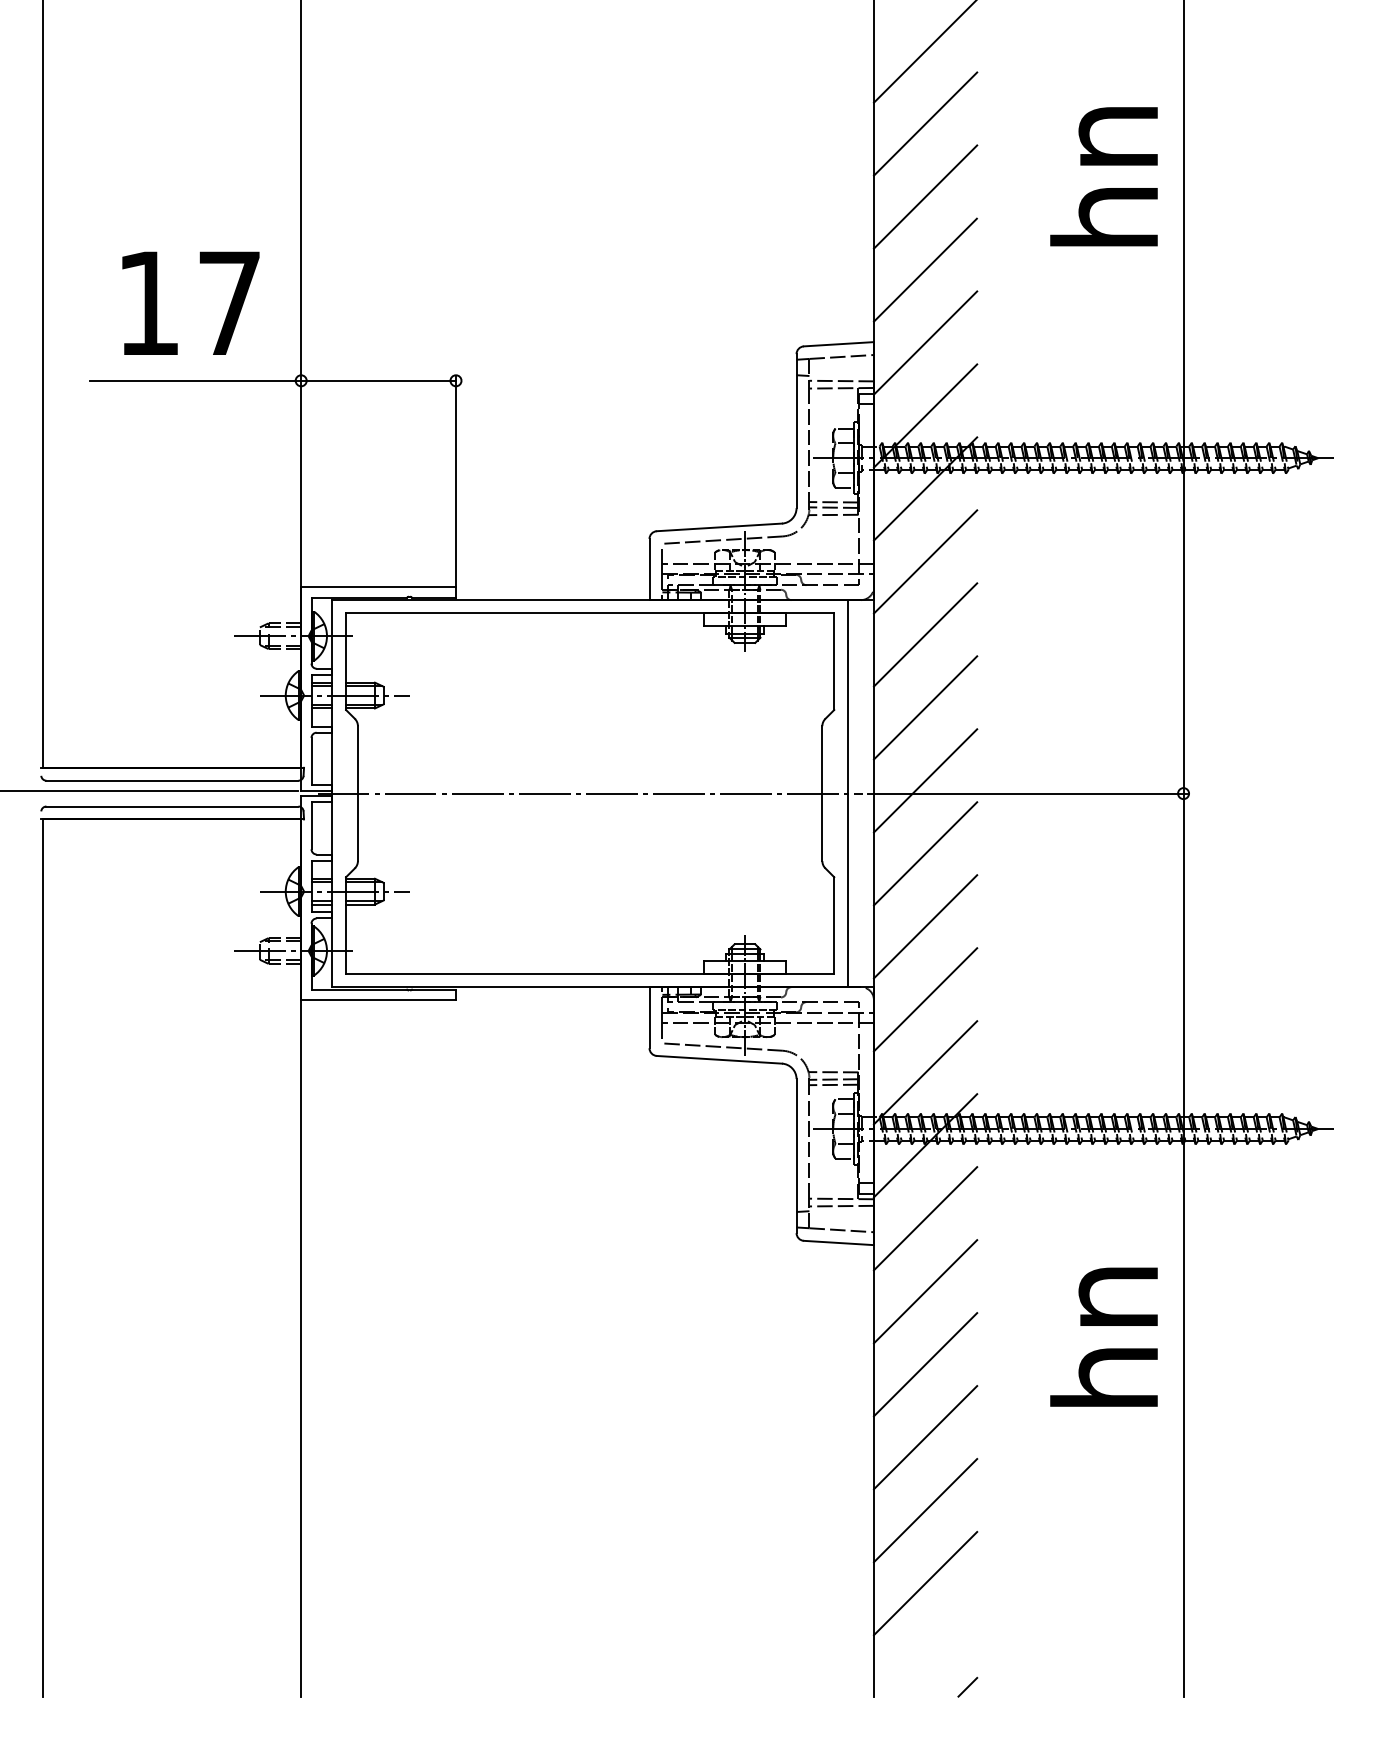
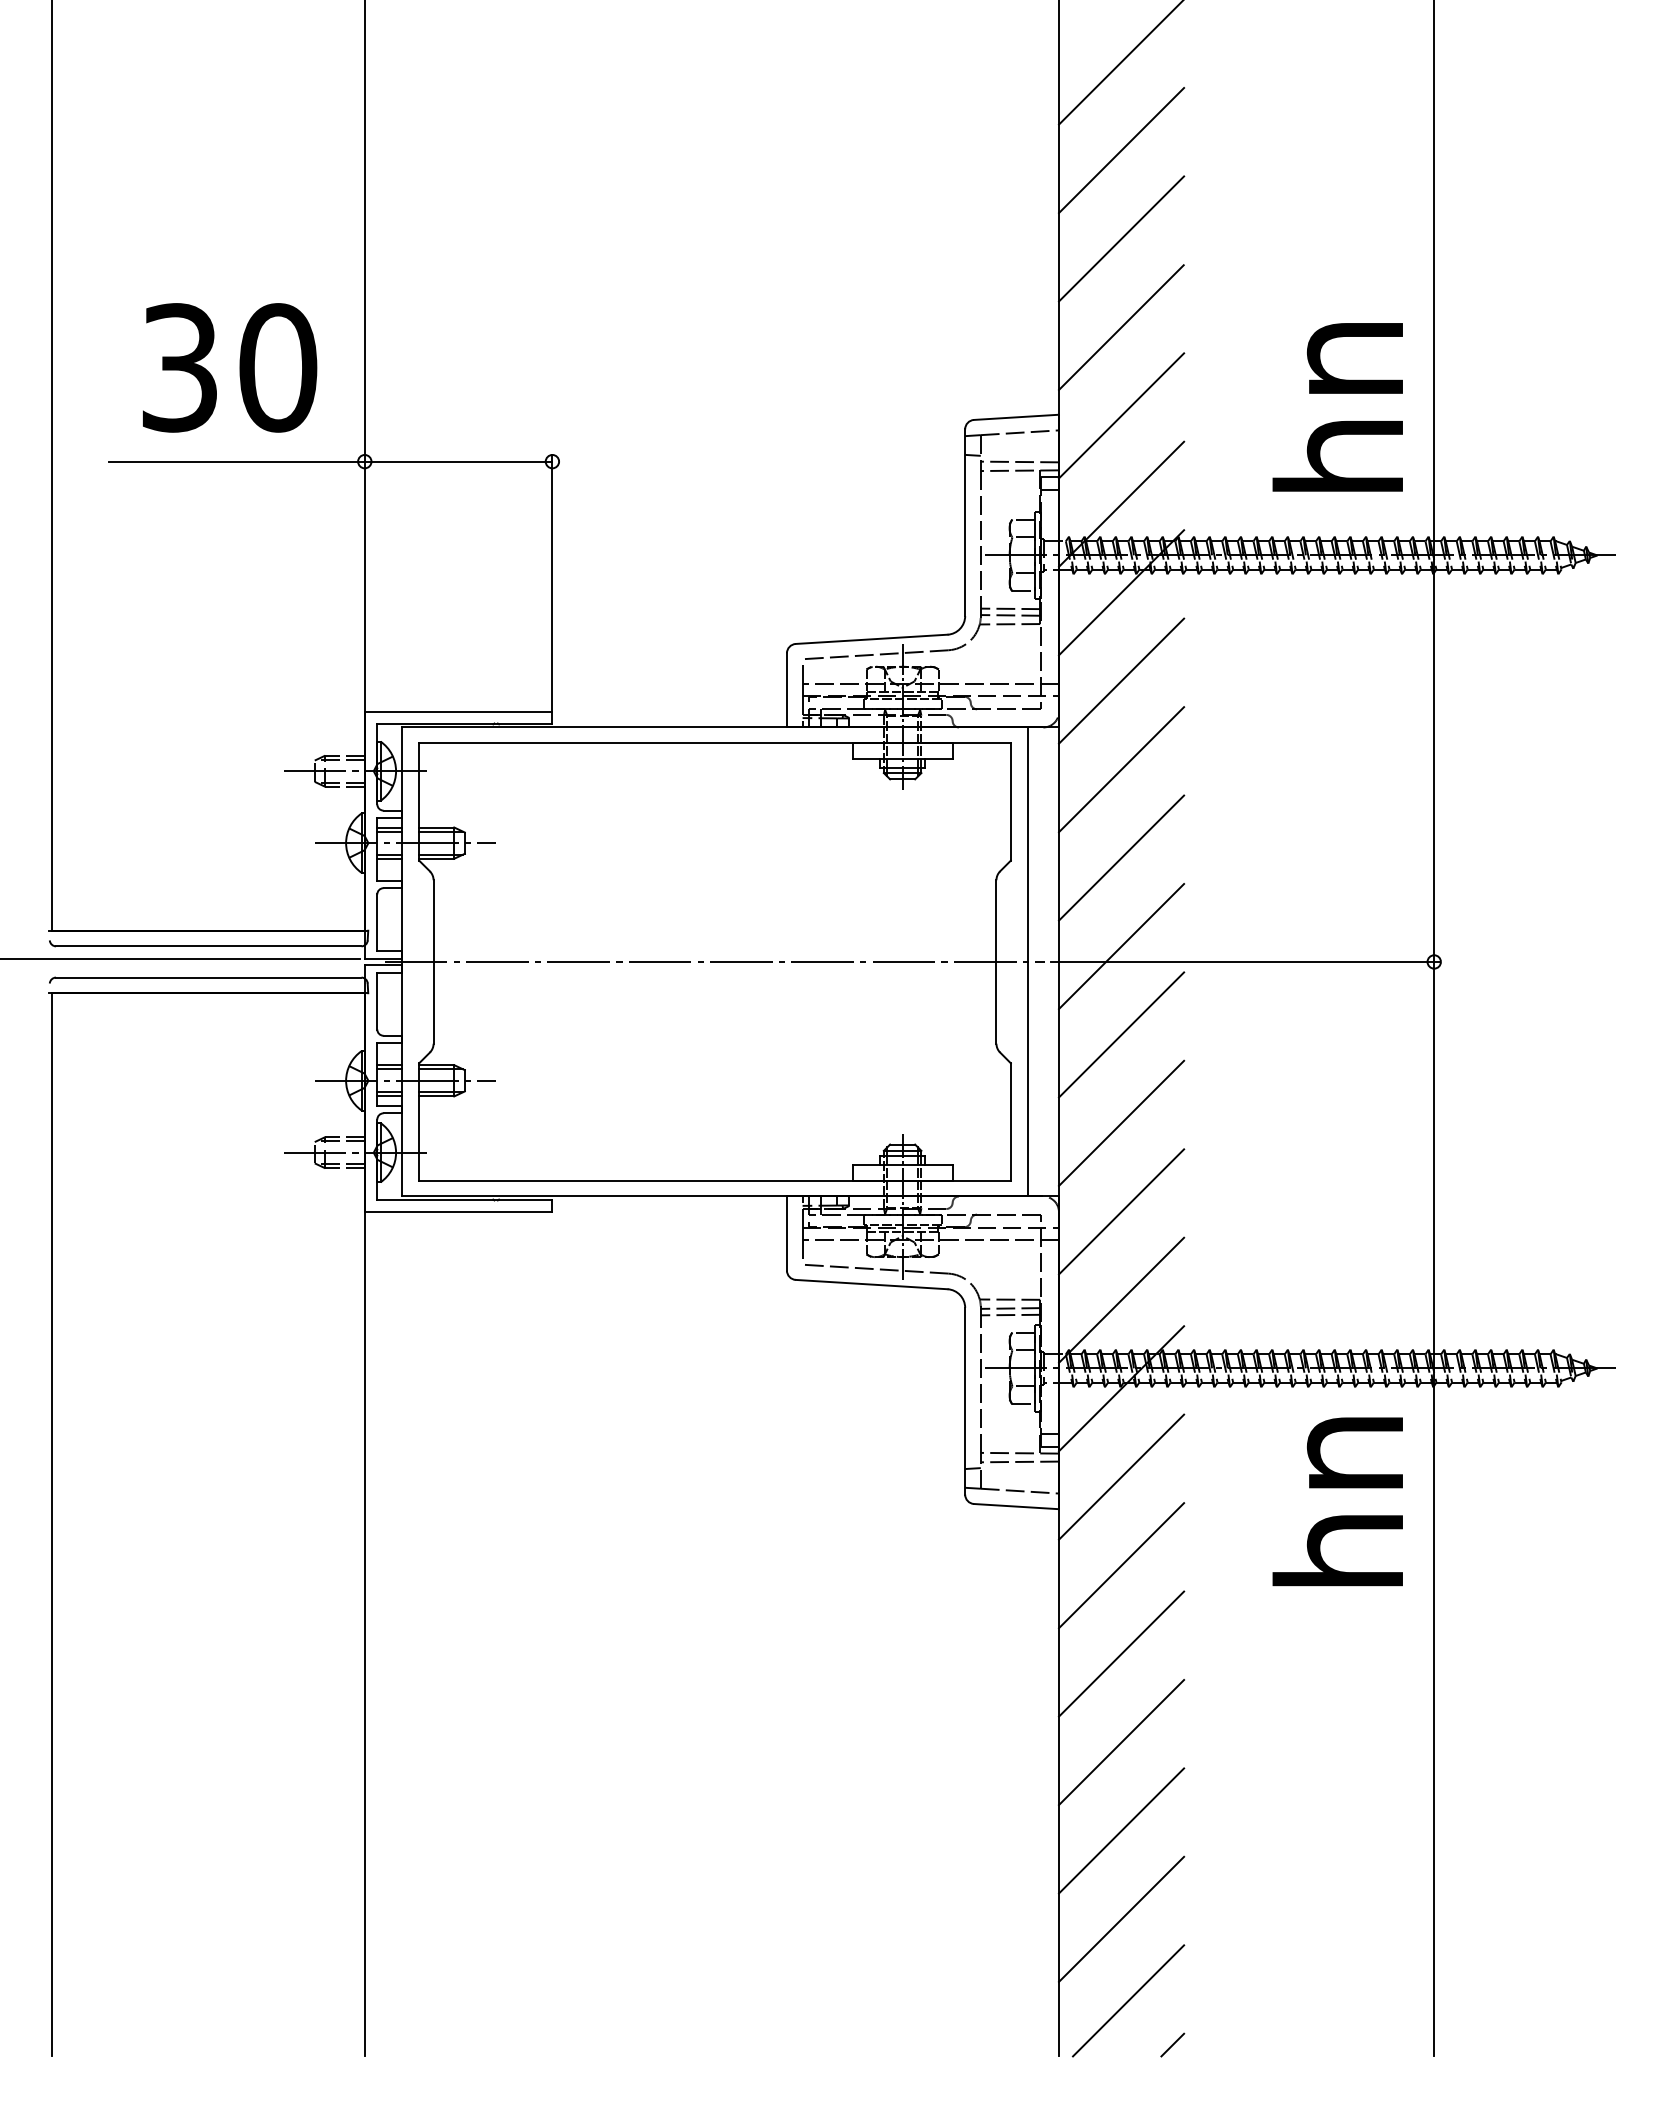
text: (1103, 176) -> (1337, 407), moved
text: (189, 303) -> (229, 367), 17 -> 30
text: (1103, 1336) -> (1337, 1501), moved
line: (931, 1650) -> (1128, 2000), added

